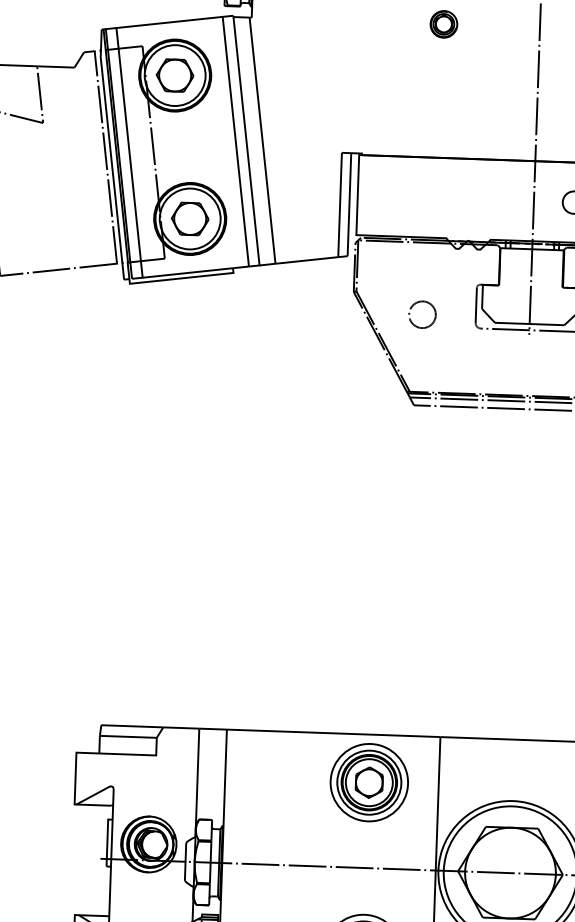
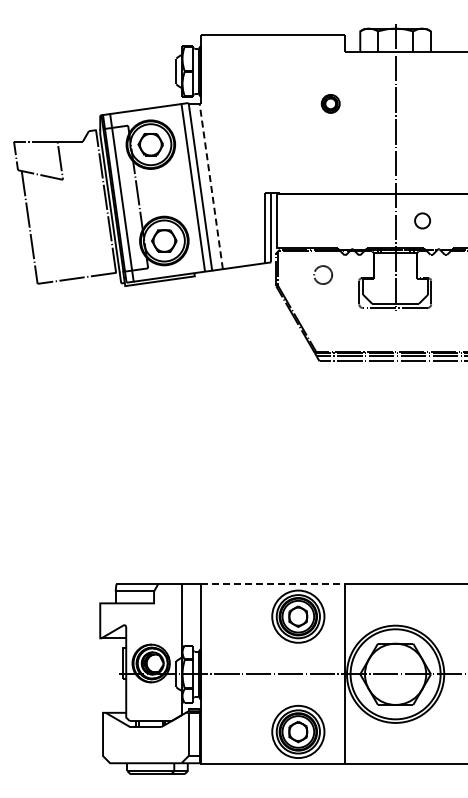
line: (262, 140) -> (211, 186), solid -> dashed
part: (411, 313) -> (315, 274), moved
line: (334, 733) -> (273, 584), solid -> dashed

